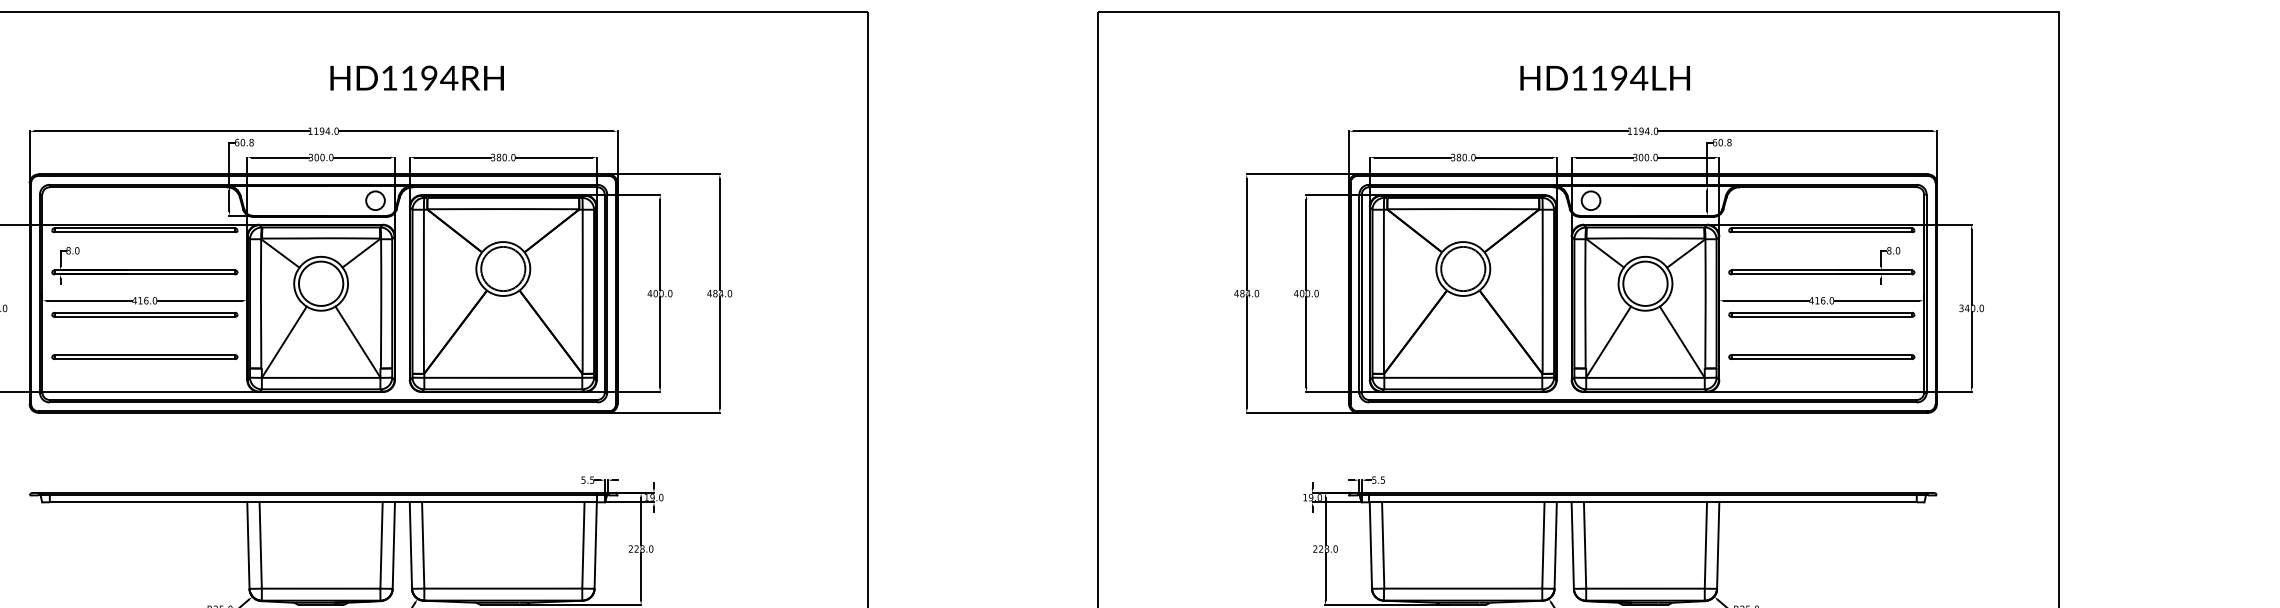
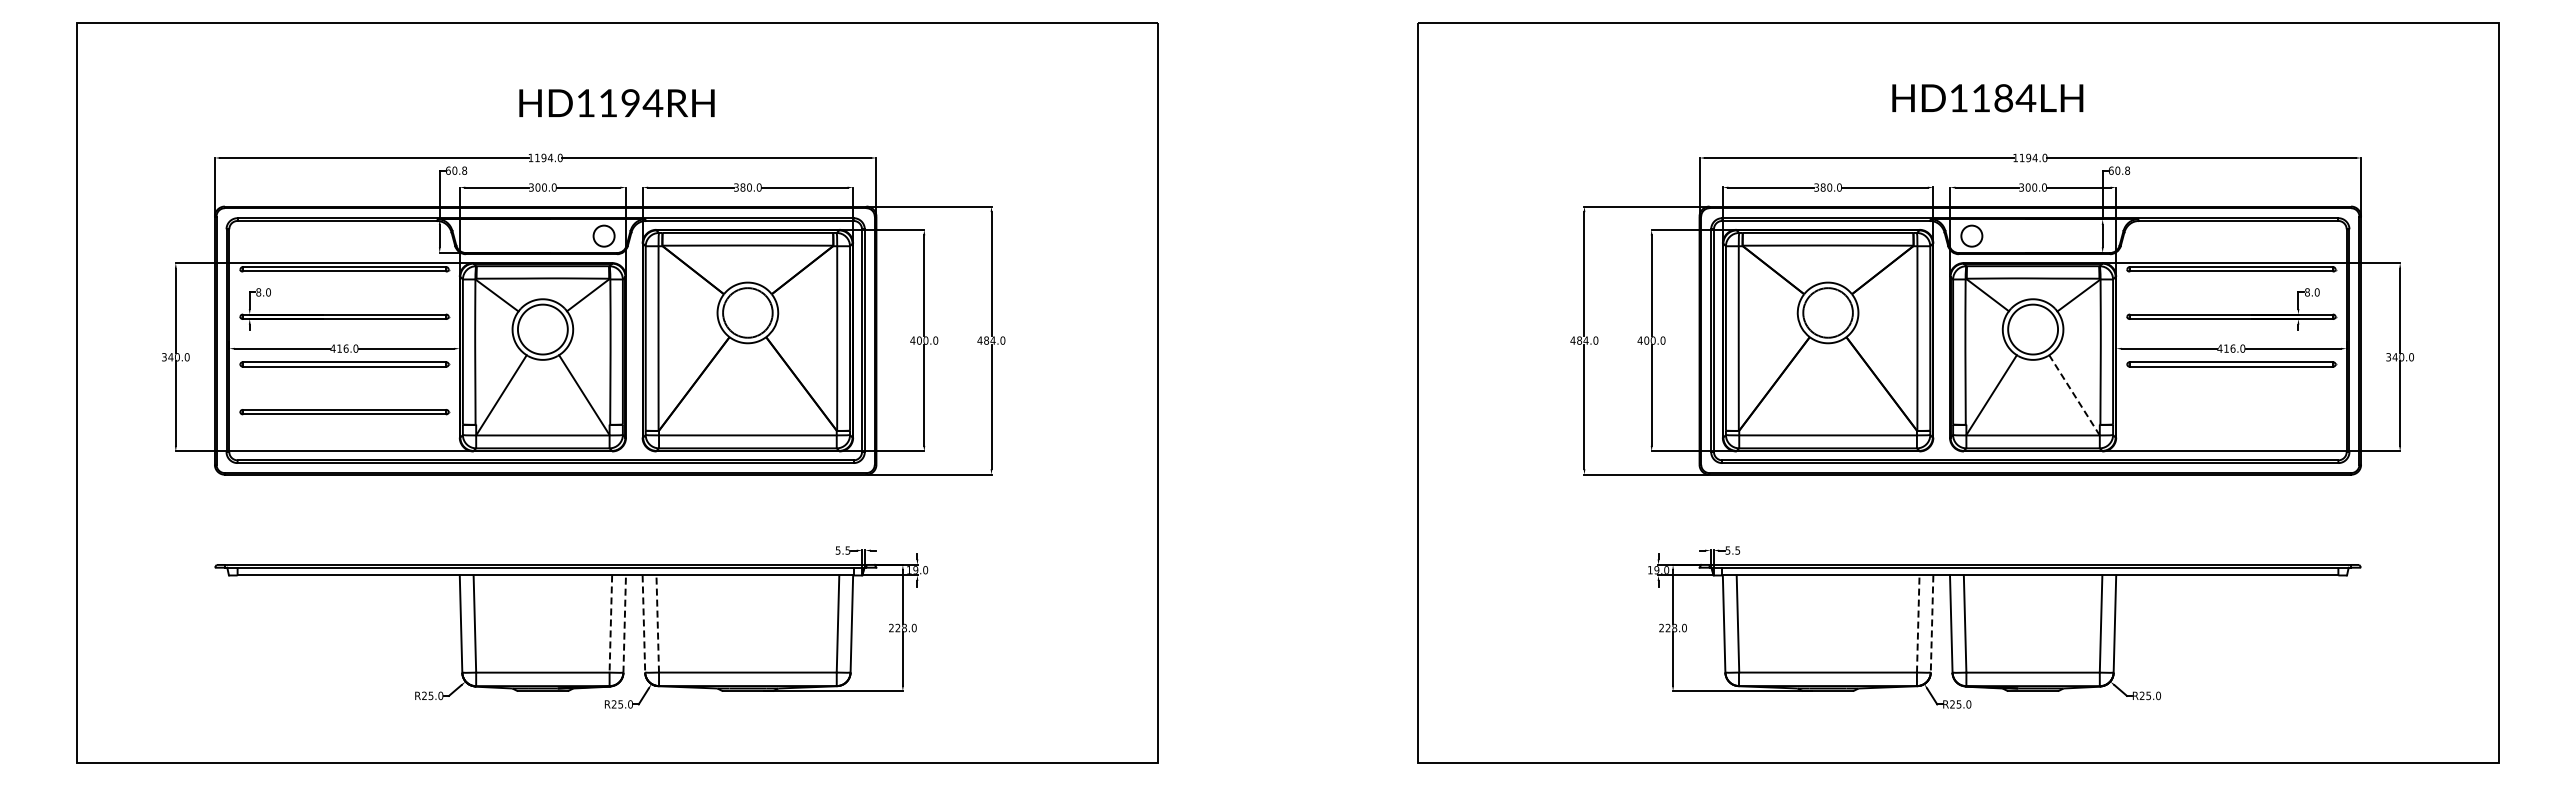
text: (416, 77) -> (616, 102), moved
text: (1619, 79) -> (2003, 99), HD1194LH -> HD1184LH
line: (1682, 341) -> (2074, 394), solid -> dashed
part: (1821, 357) -> (2231, 412), removed
line: (381, 545) -> (610, 624), solid -> dashed
line: (393, 545) -> (624, 624), solid -> dashed
line: (410, 545) -> (643, 624), solid -> dashed
line: (422, 545) -> (657, 624), solid -> dashed
line: (1543, 545) -> (1918, 624), solid -> dashed
line: (1556, 545) -> (1932, 624), solid -> dashed

